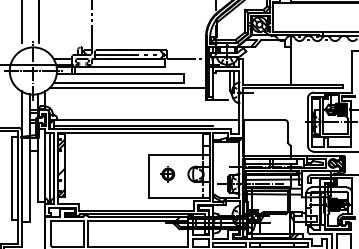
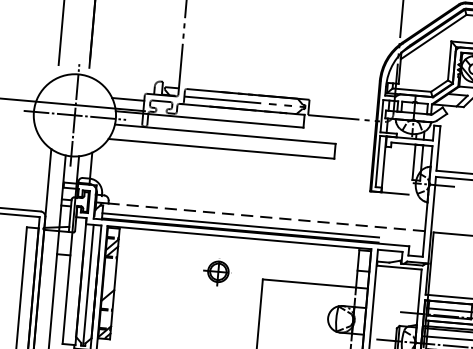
line: (127, 87) -> (235, 158), removed
line: (147, 119) -> (265, 216), solid -> dashed
part: (167, 174) -> (216, 272), moved

